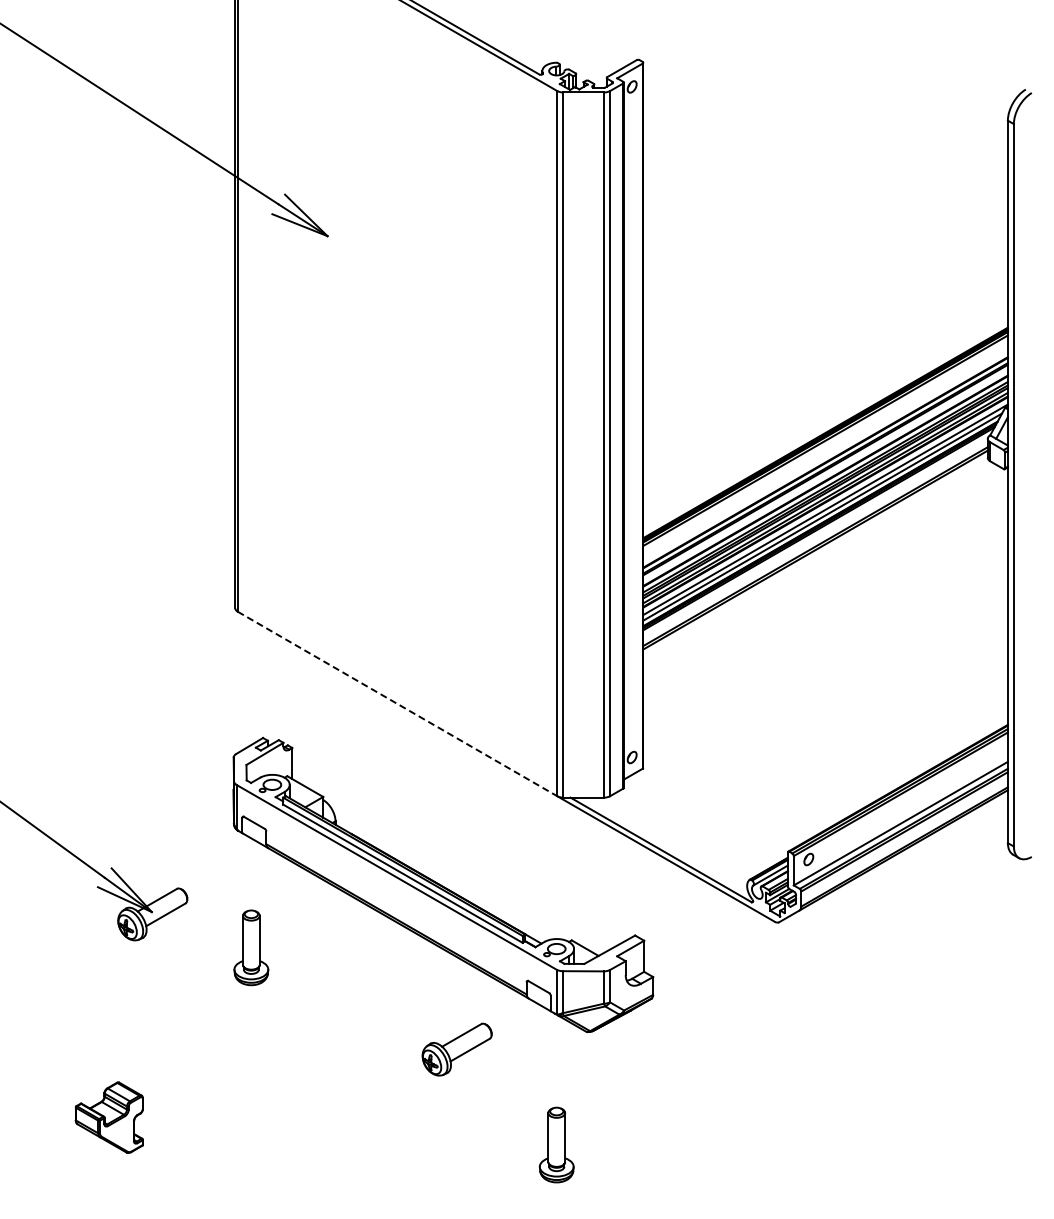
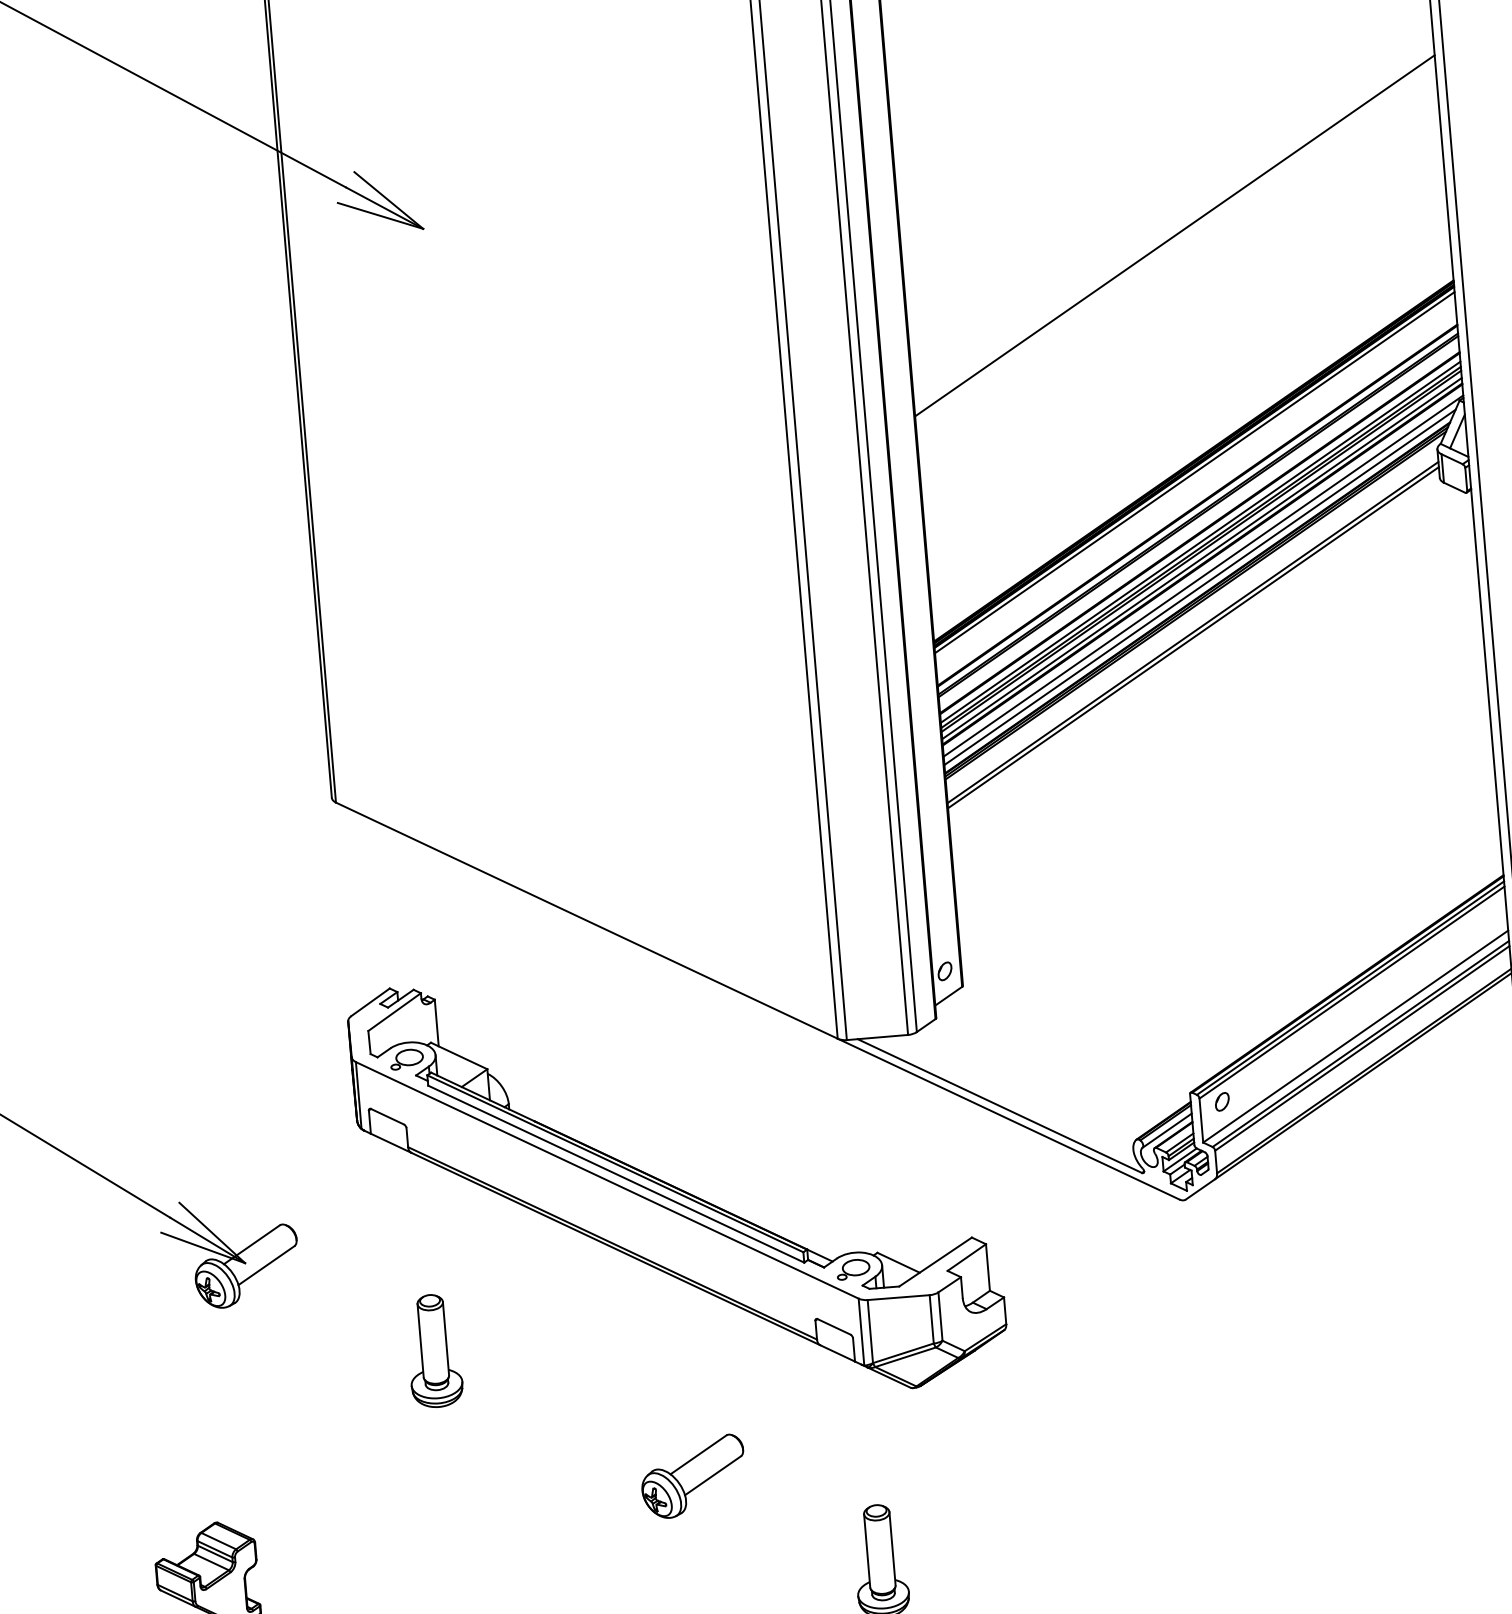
line: (825, 282) -> (1174, 235), added
line: (397, 704) -> (586, 921), dashed -> solid
part: (251, 947) -> (434, 1350), moved
part: (456, 1049) -> (692, 1476), moved

